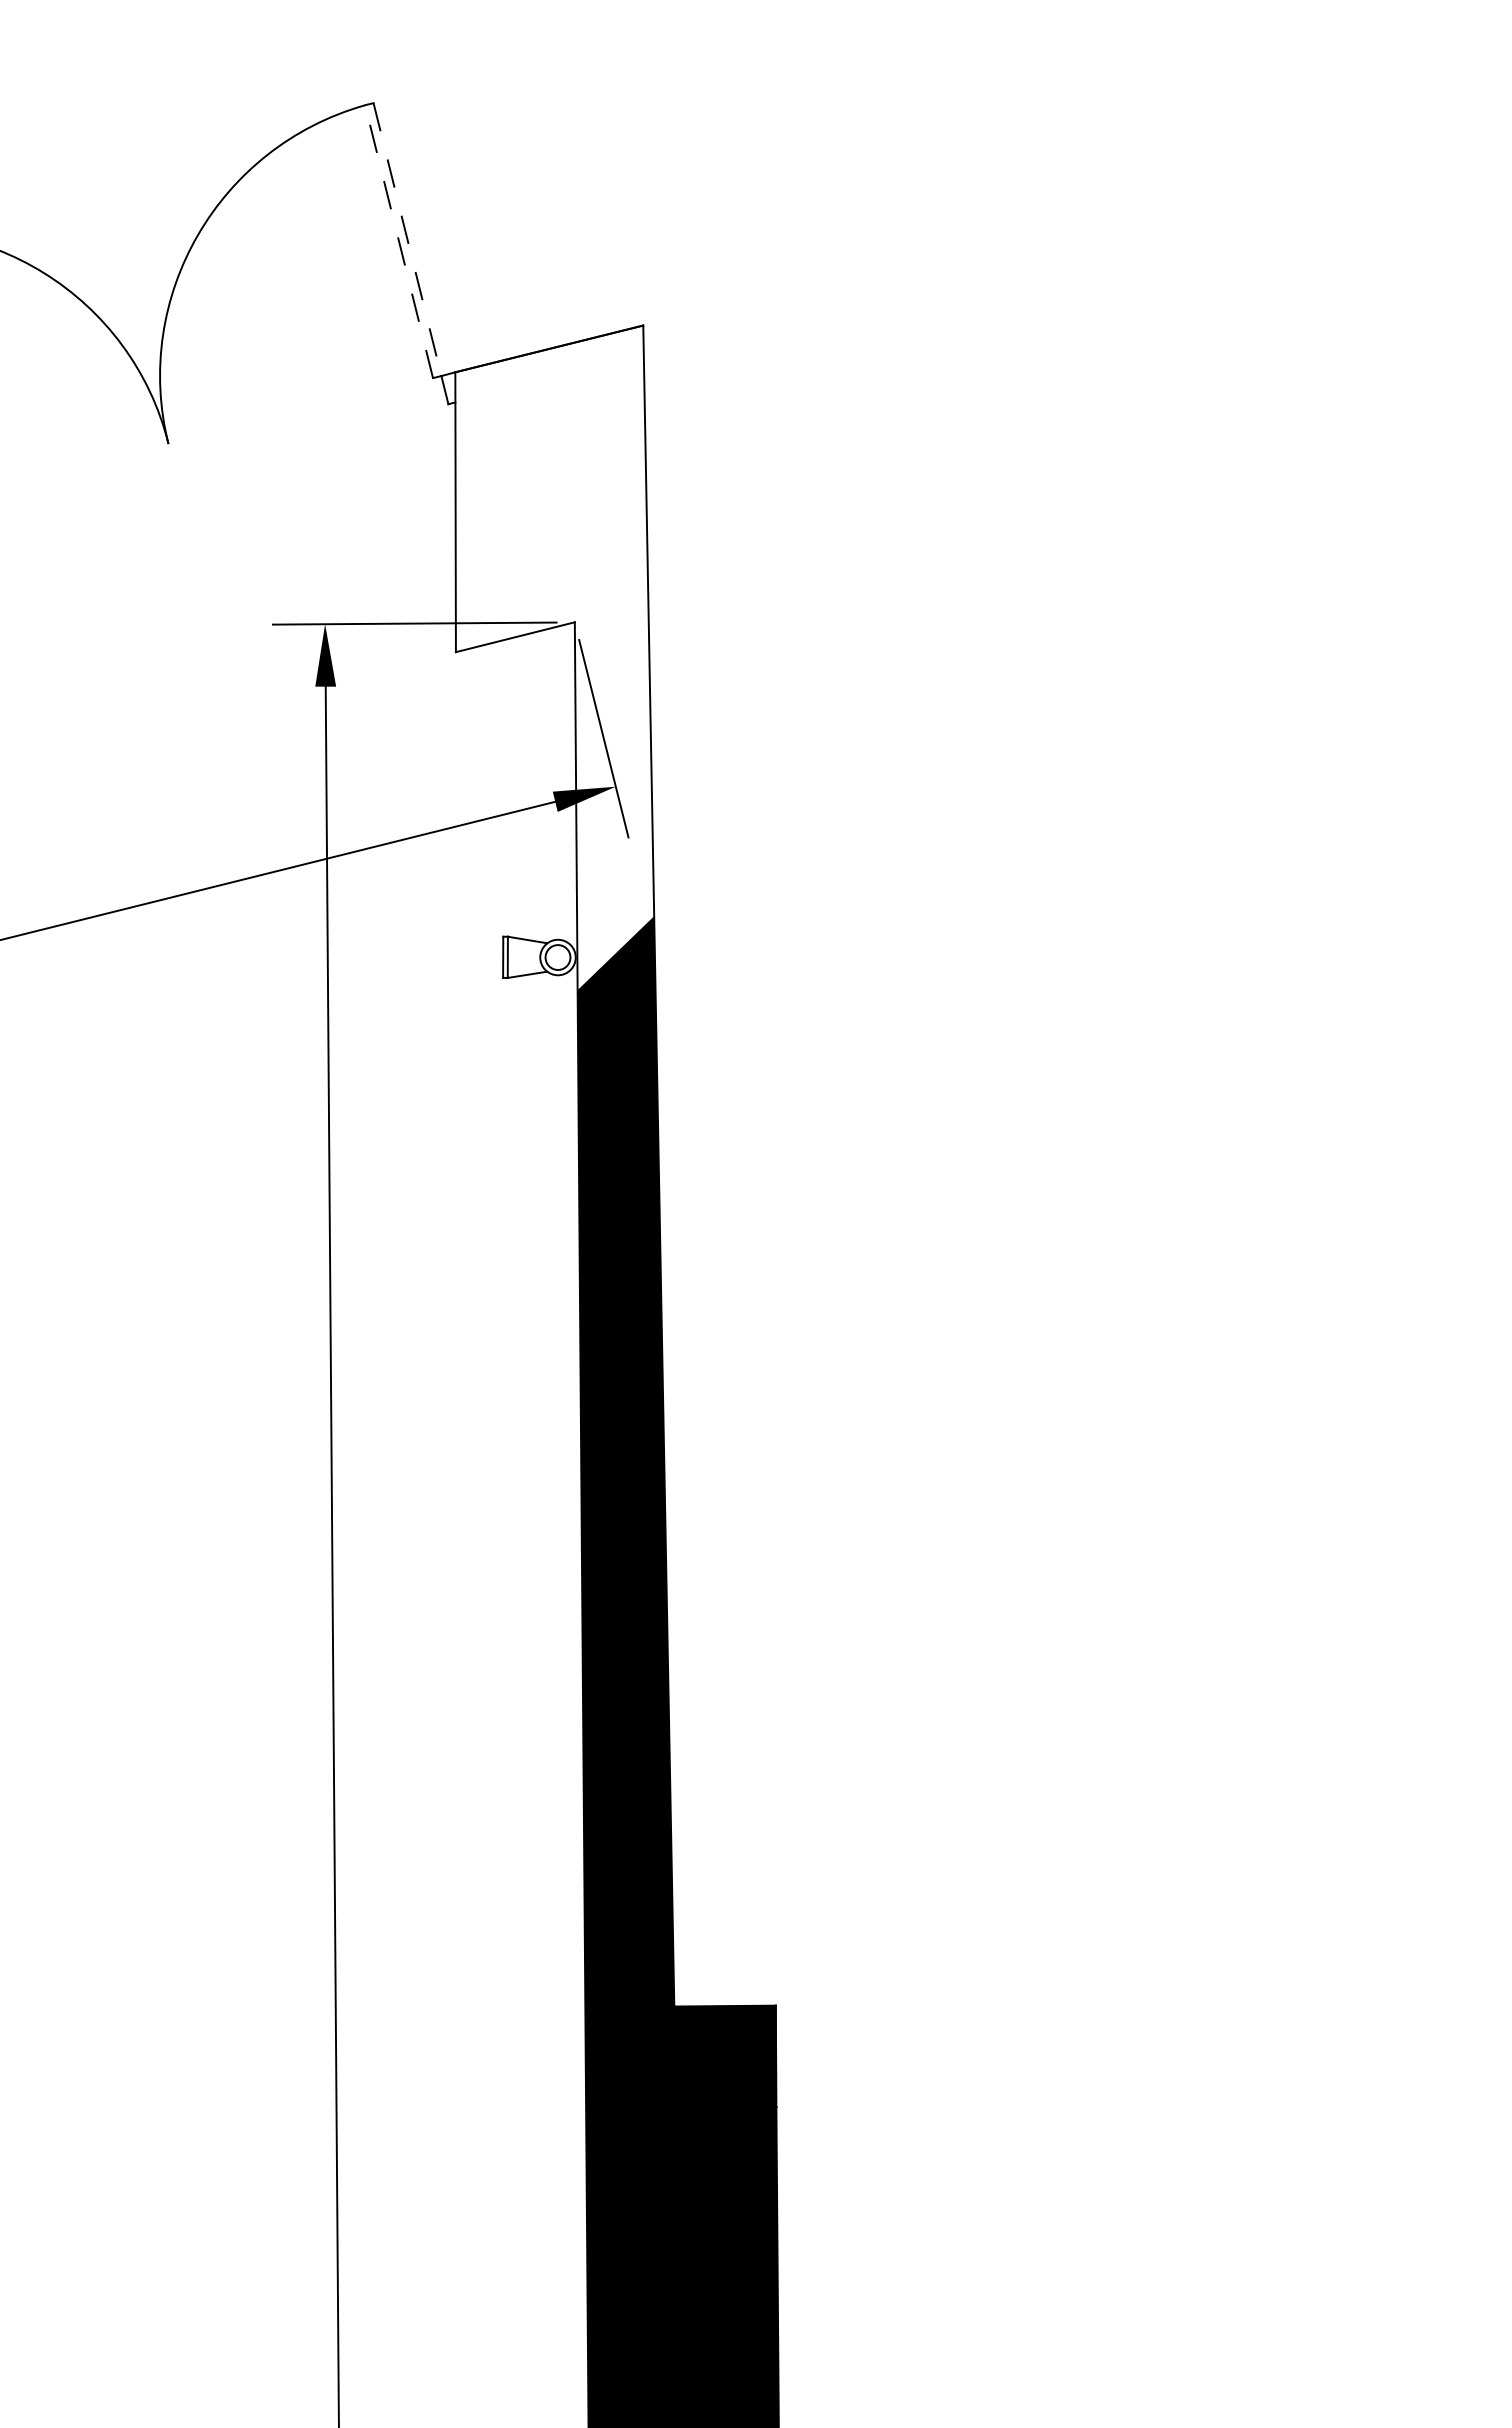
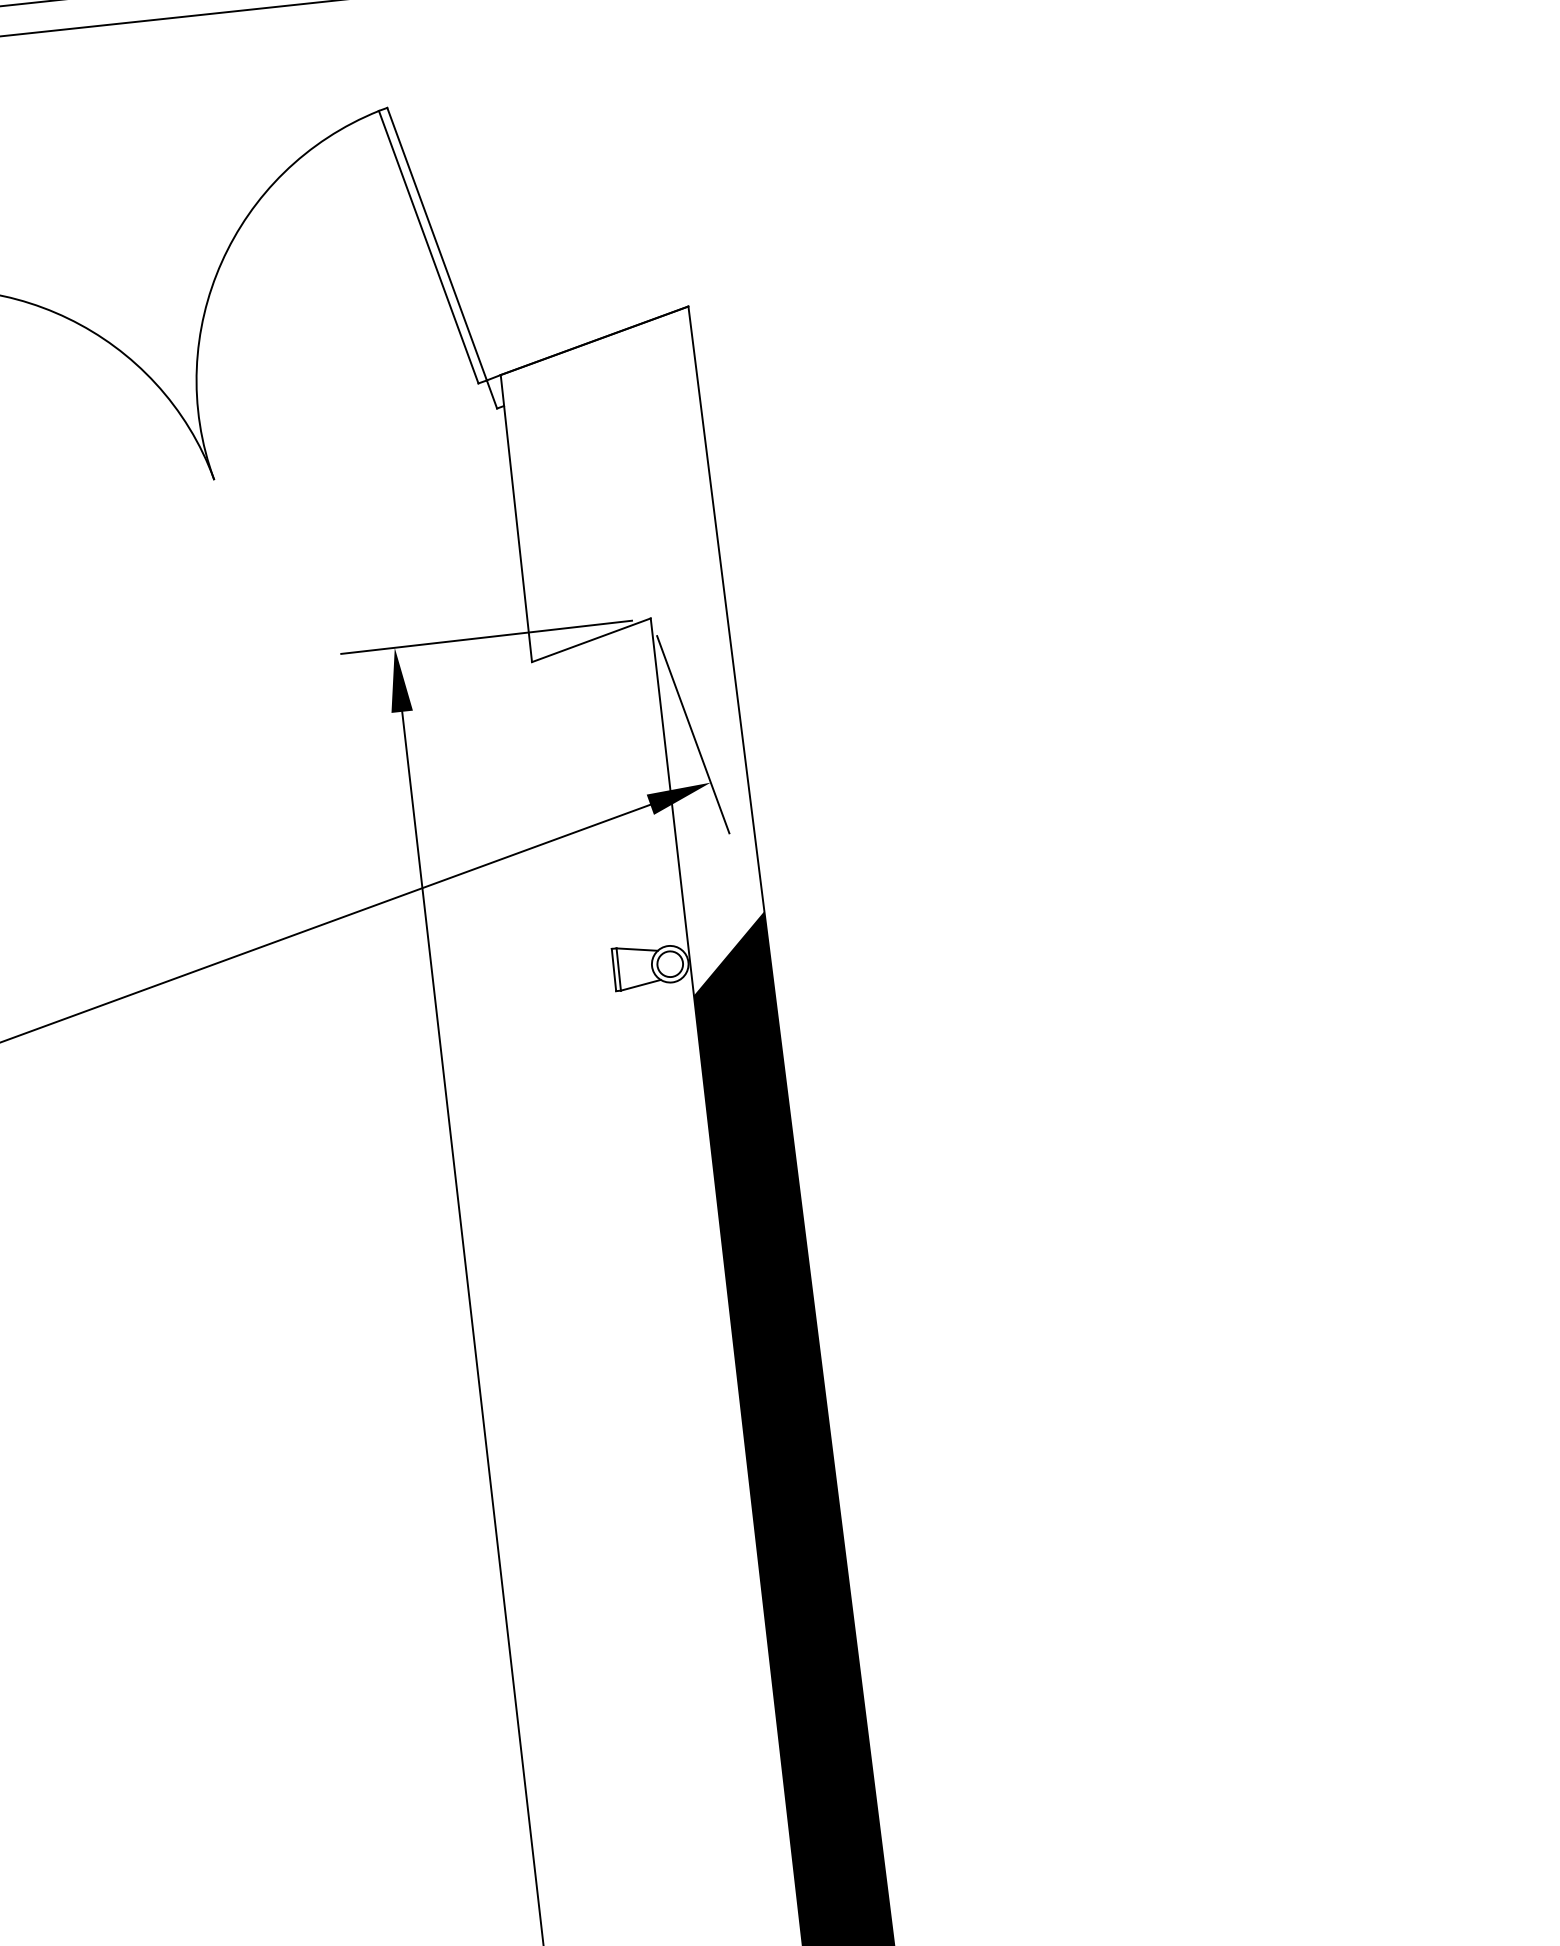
line: (407, 239) -> (437, 244), dashed -> solid
line: (399, 241) -> (429, 246), dashed -> solid

